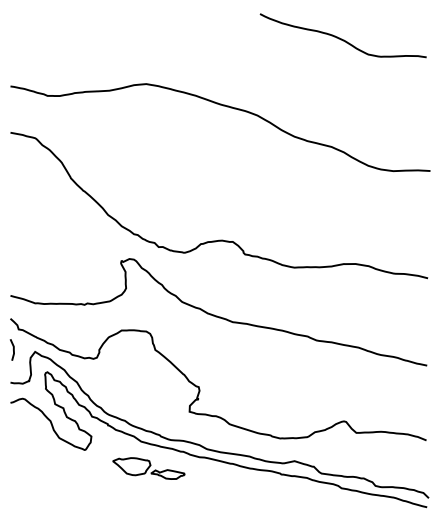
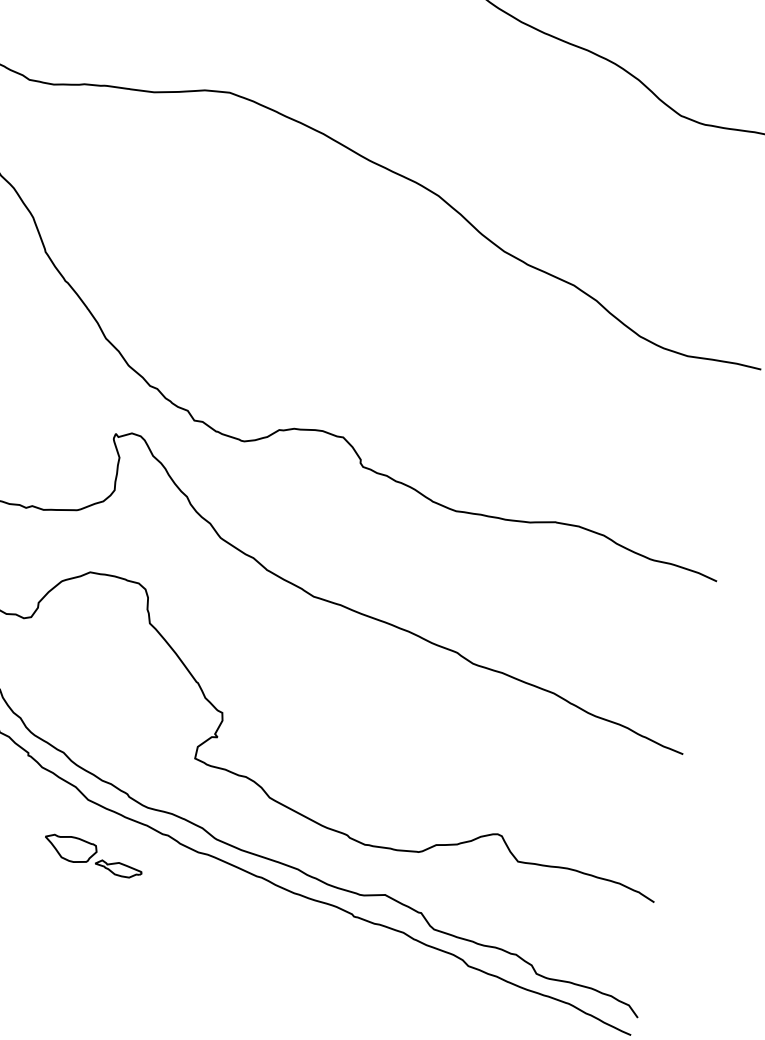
part: (148, 468) -> (92, 855), size x0.7

